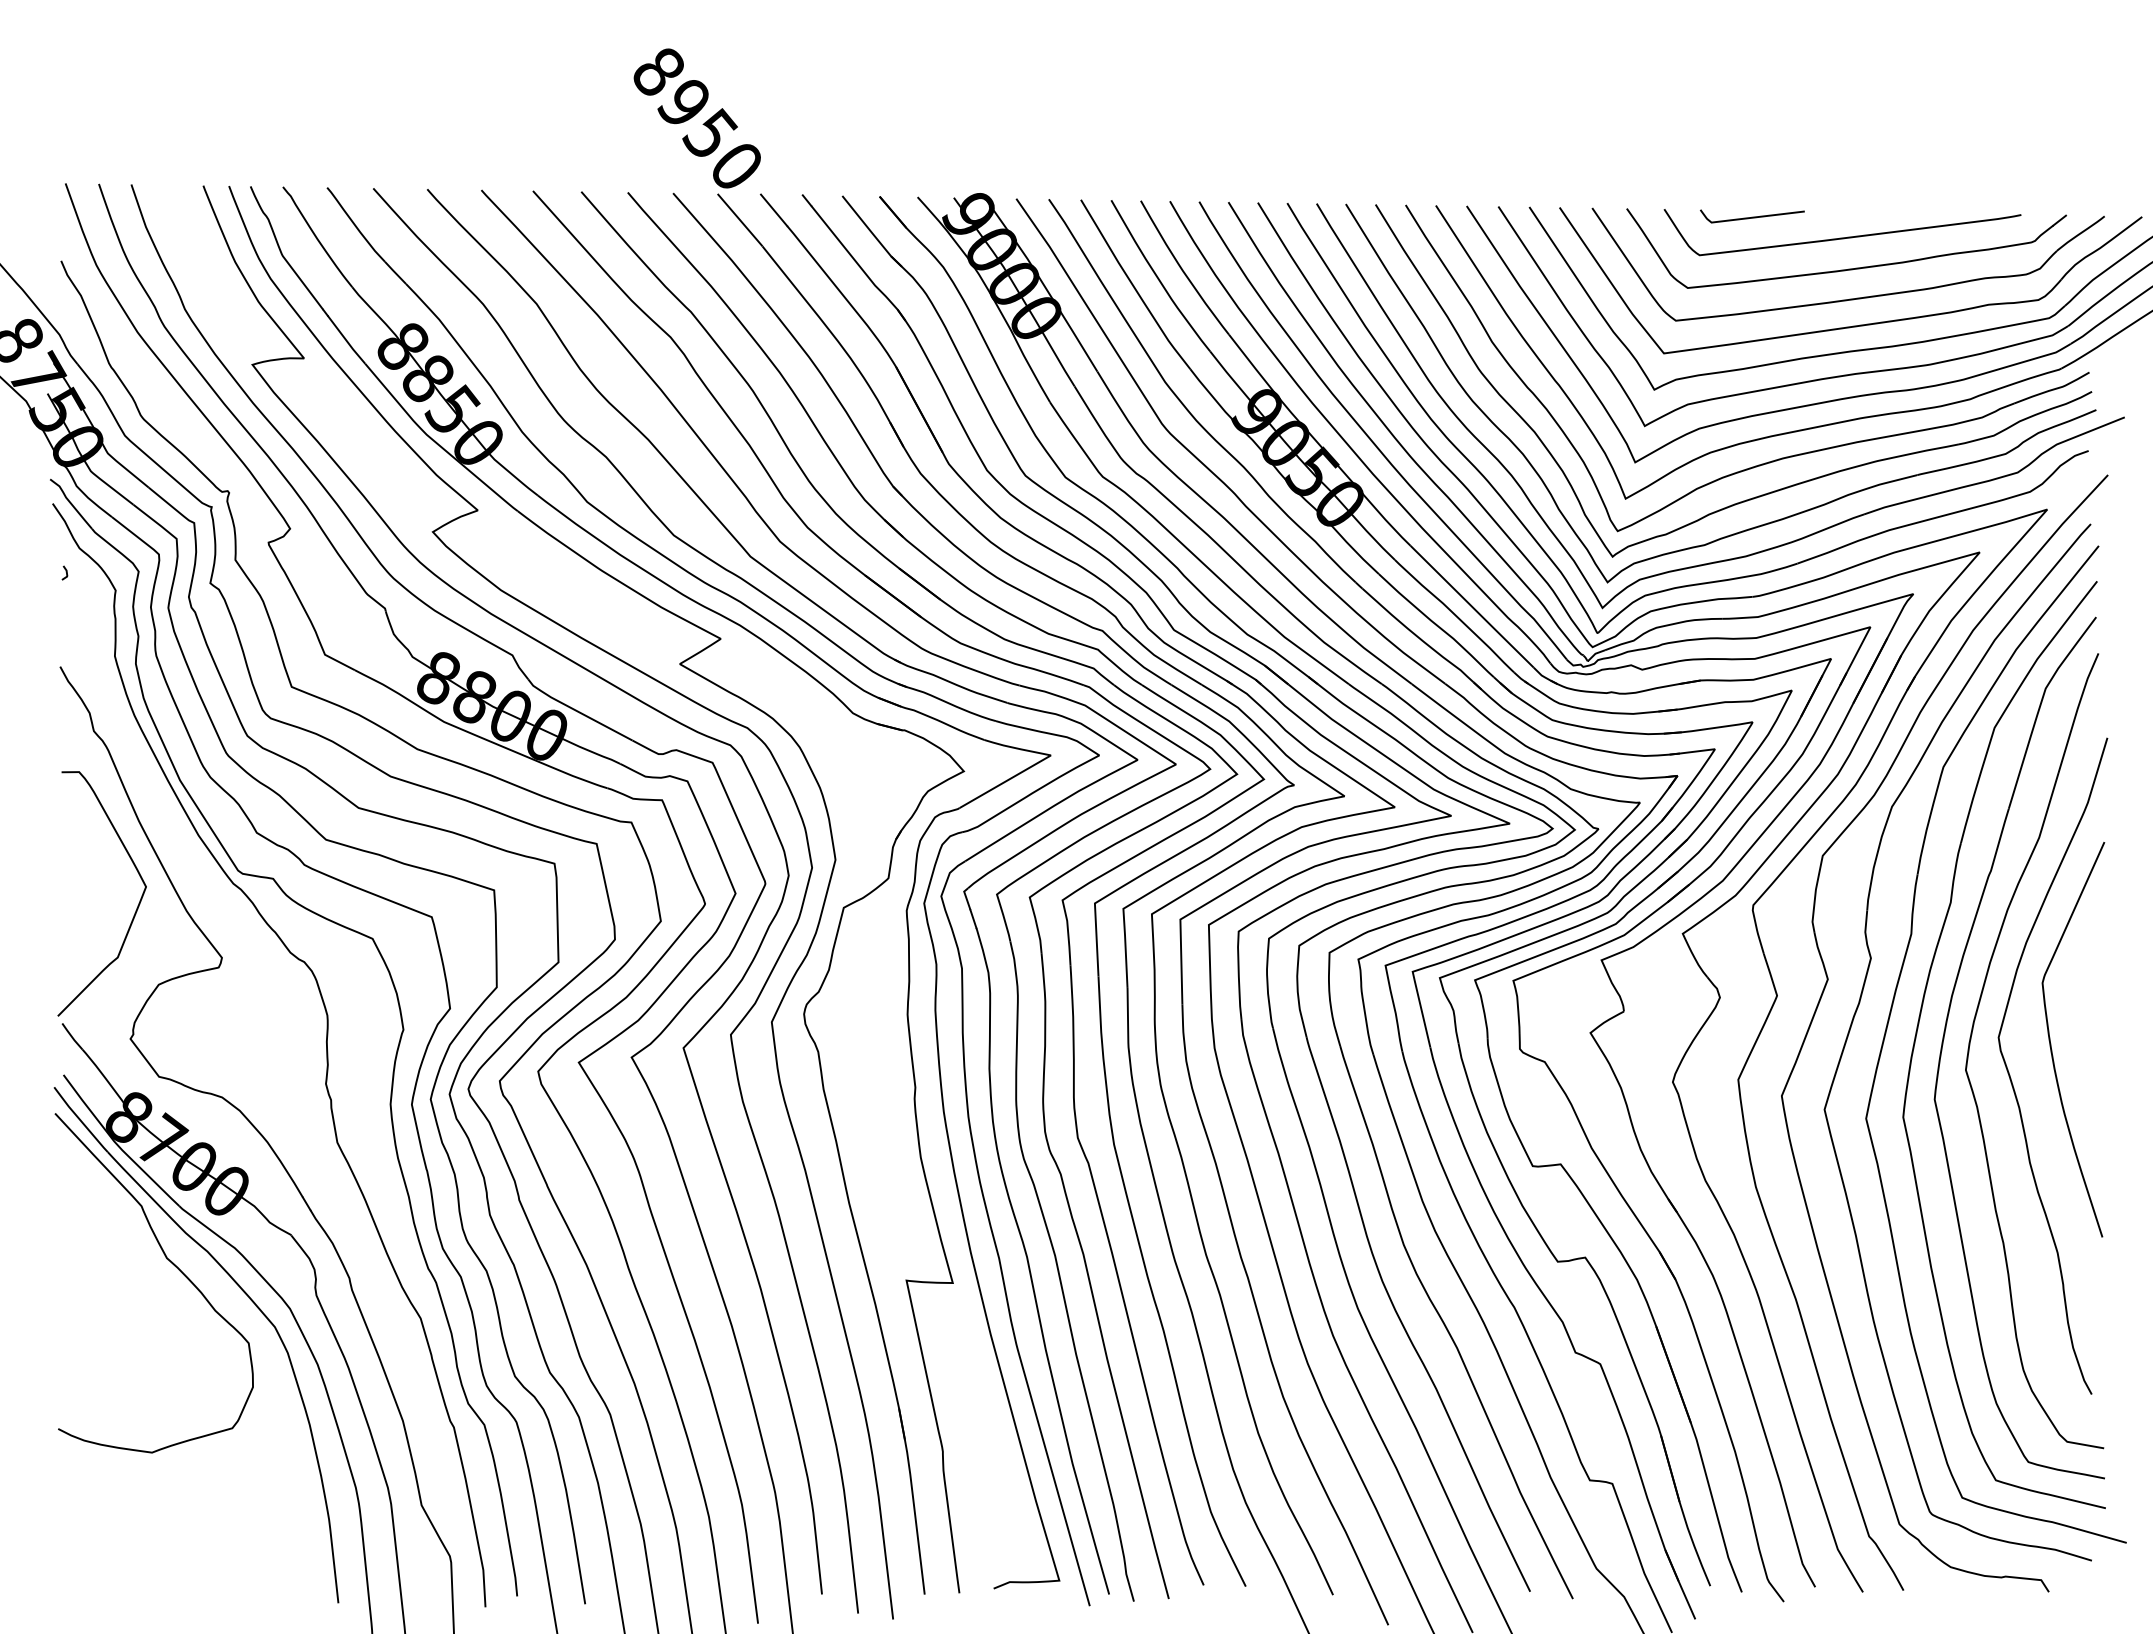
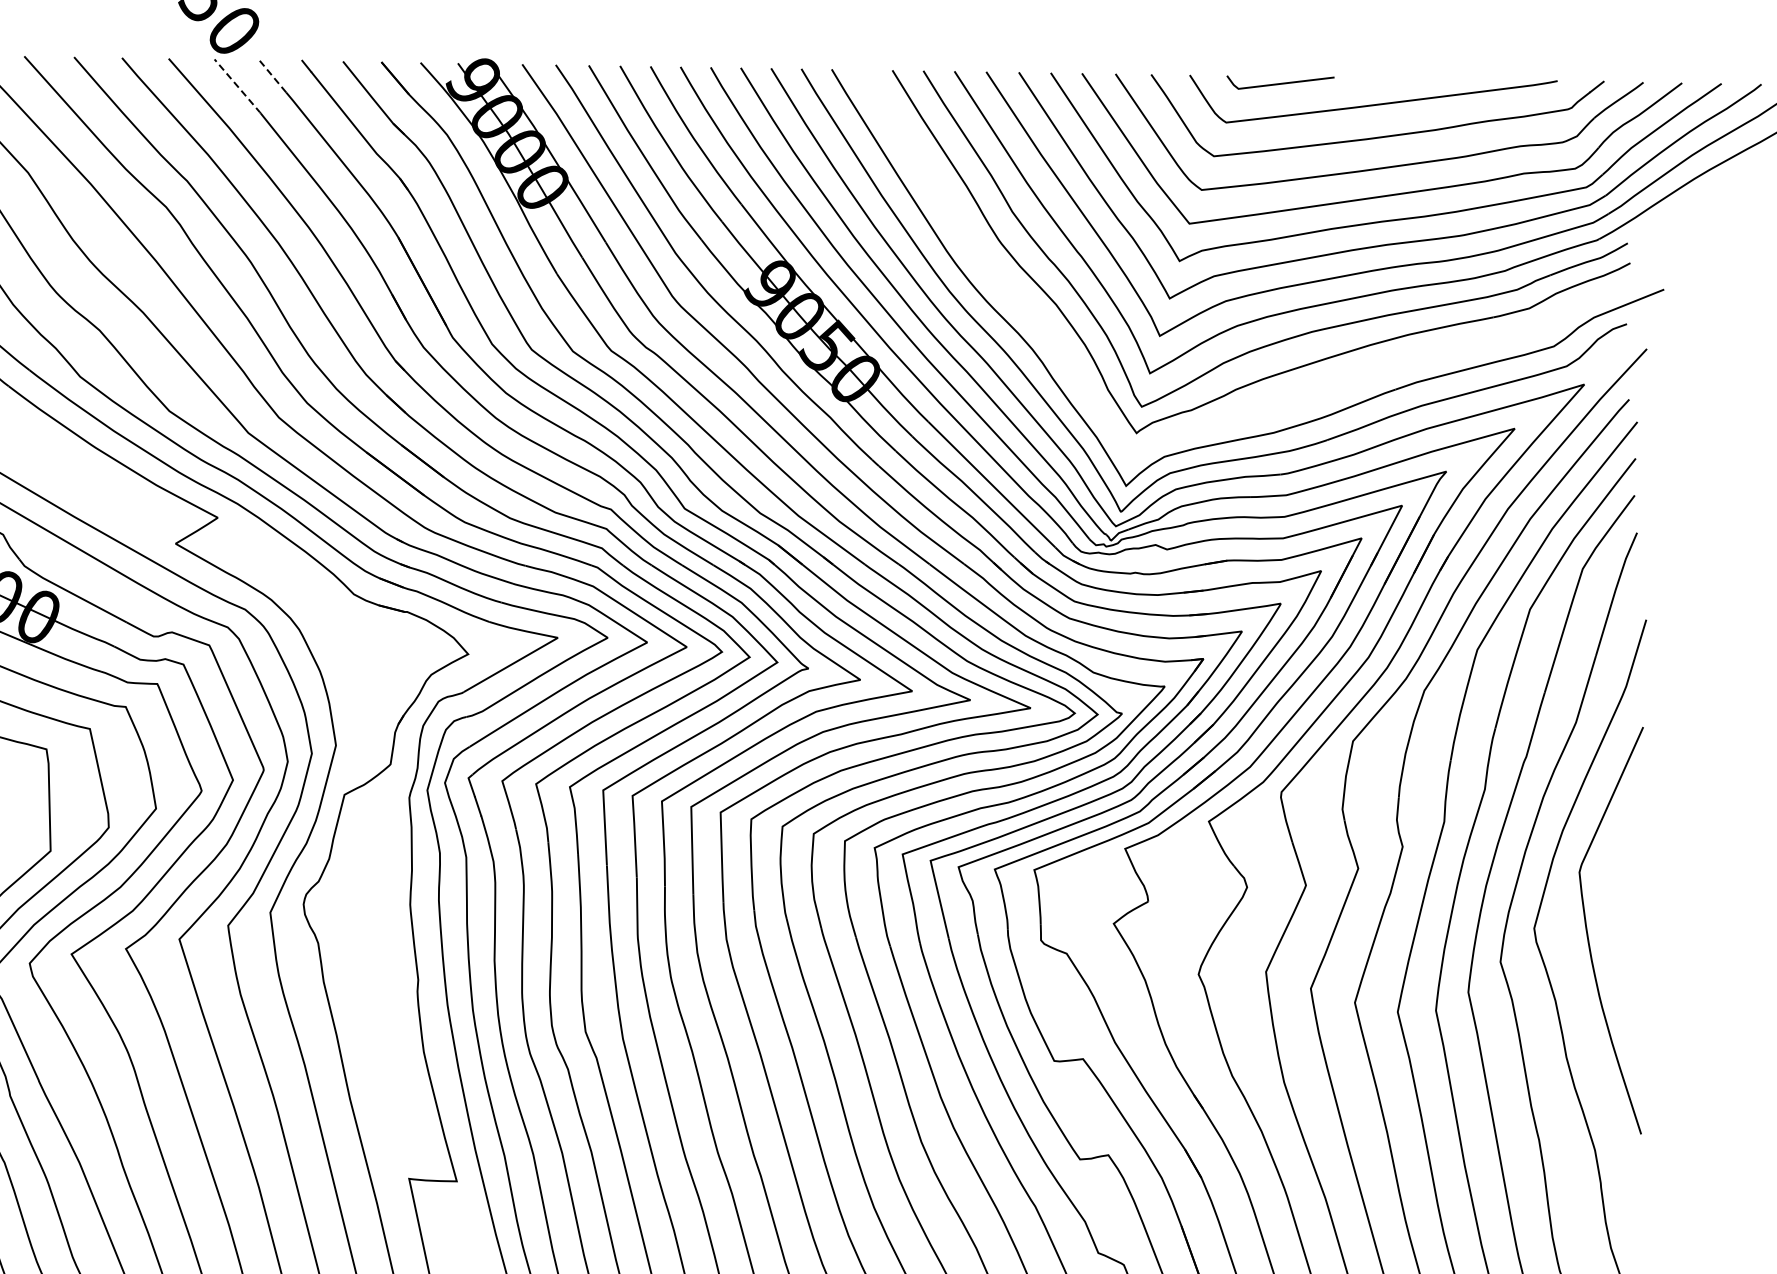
line: (773, 209) -> (272, 75), solid -> dashed
line: (740, 220) -> (238, 86), solid -> dashed
part: (1764, 523) -> (1293, 398), removed

